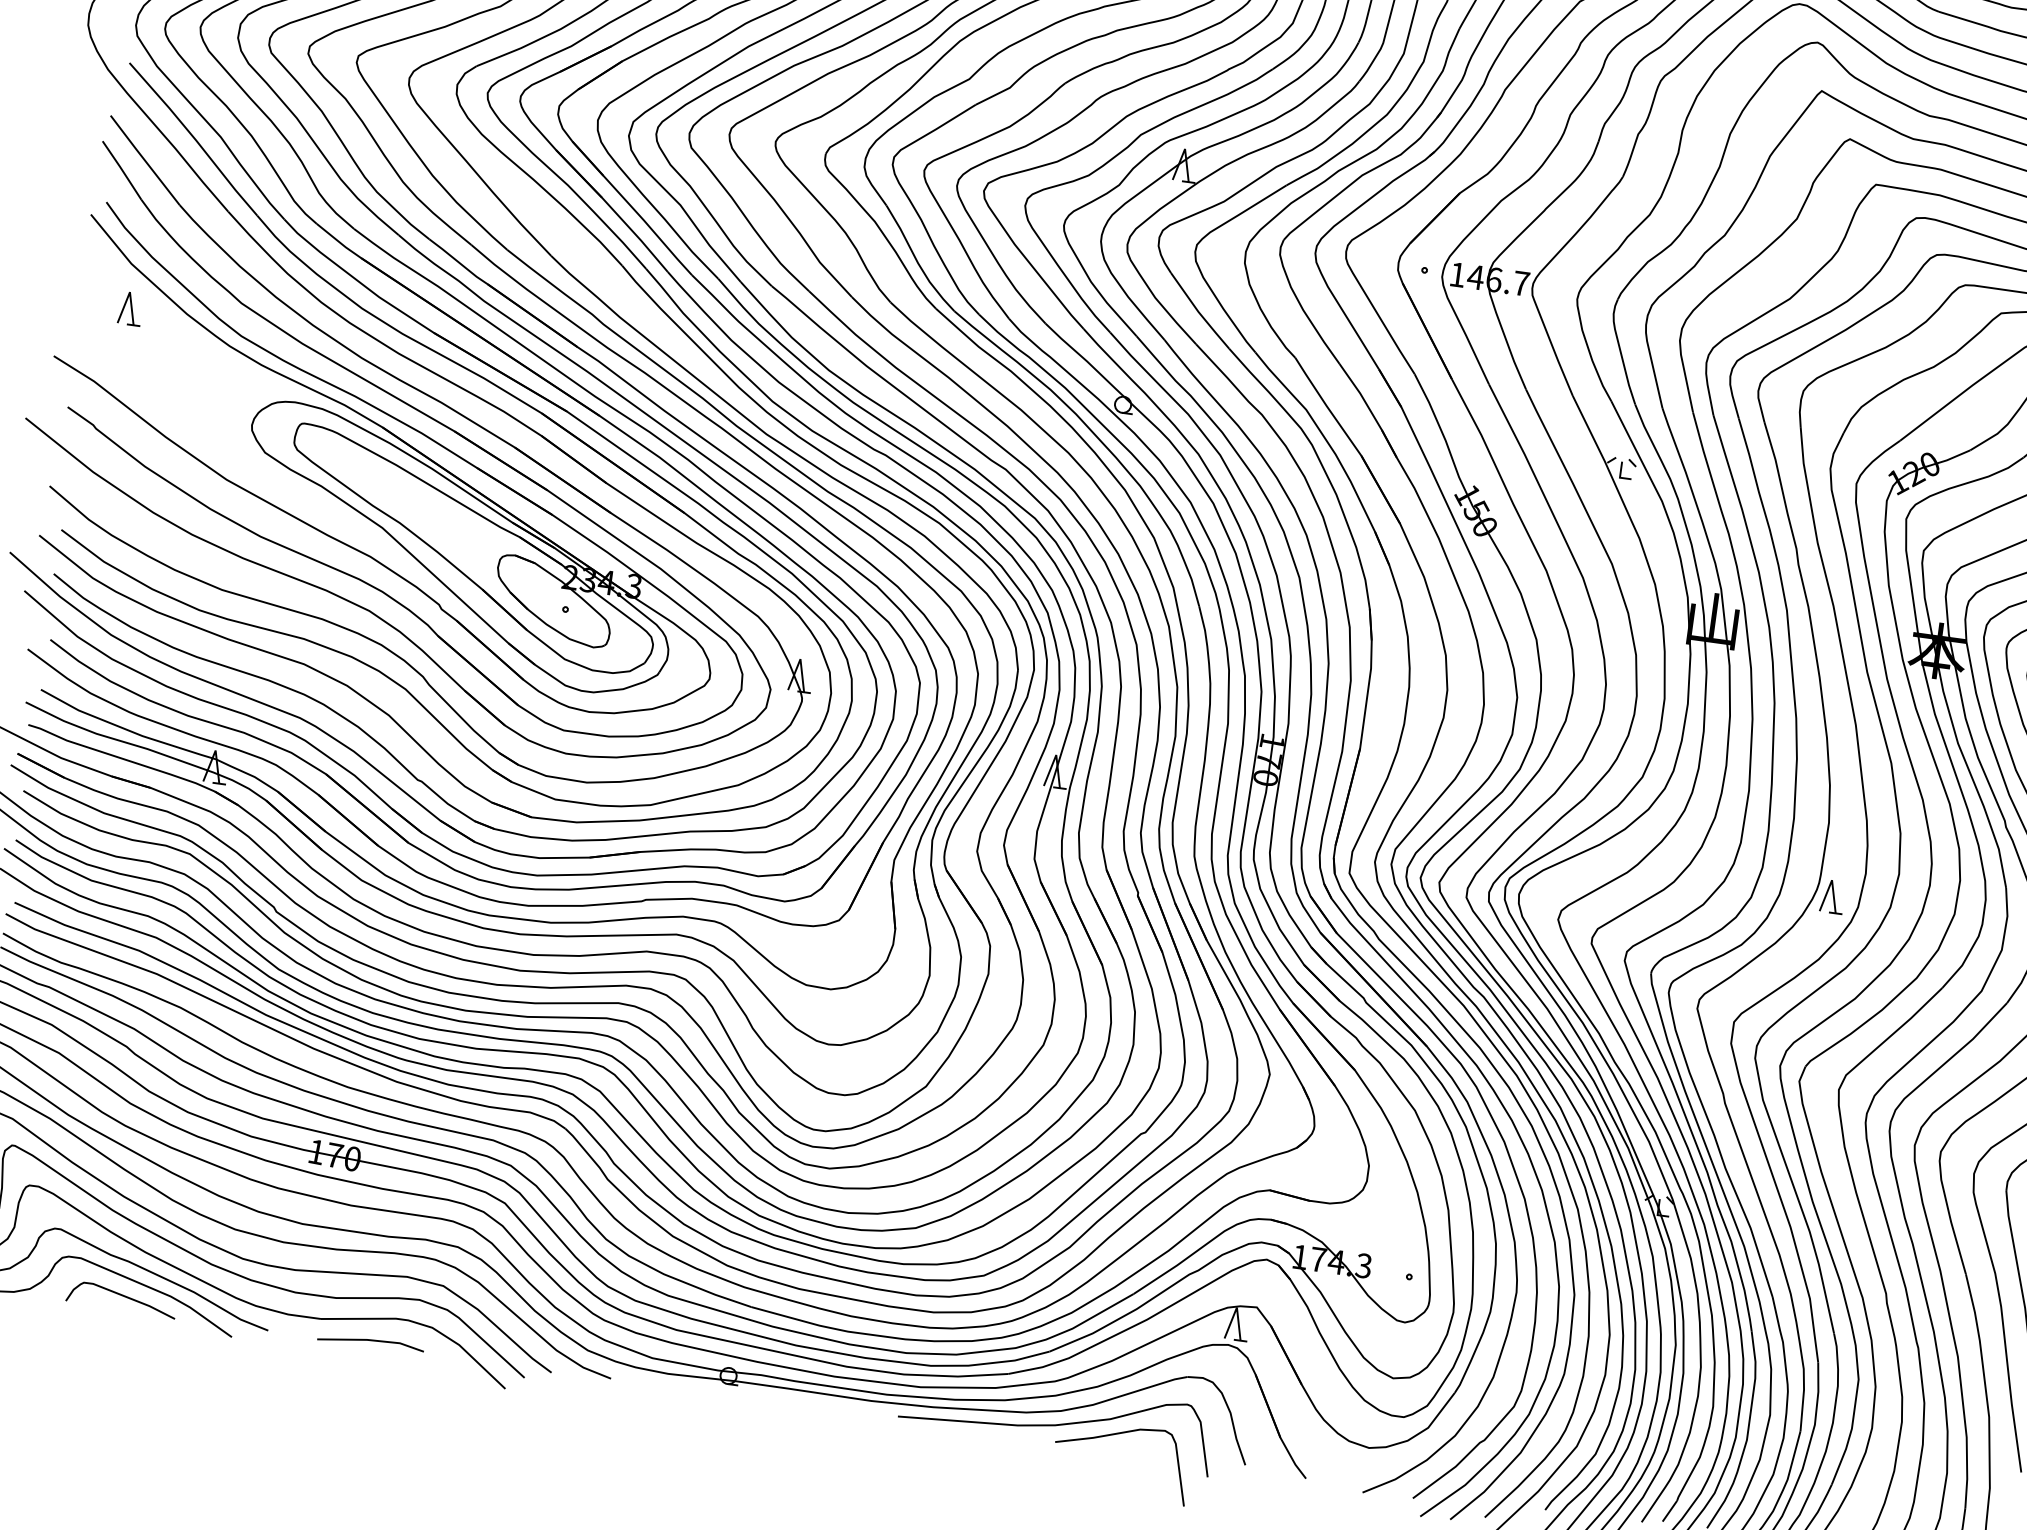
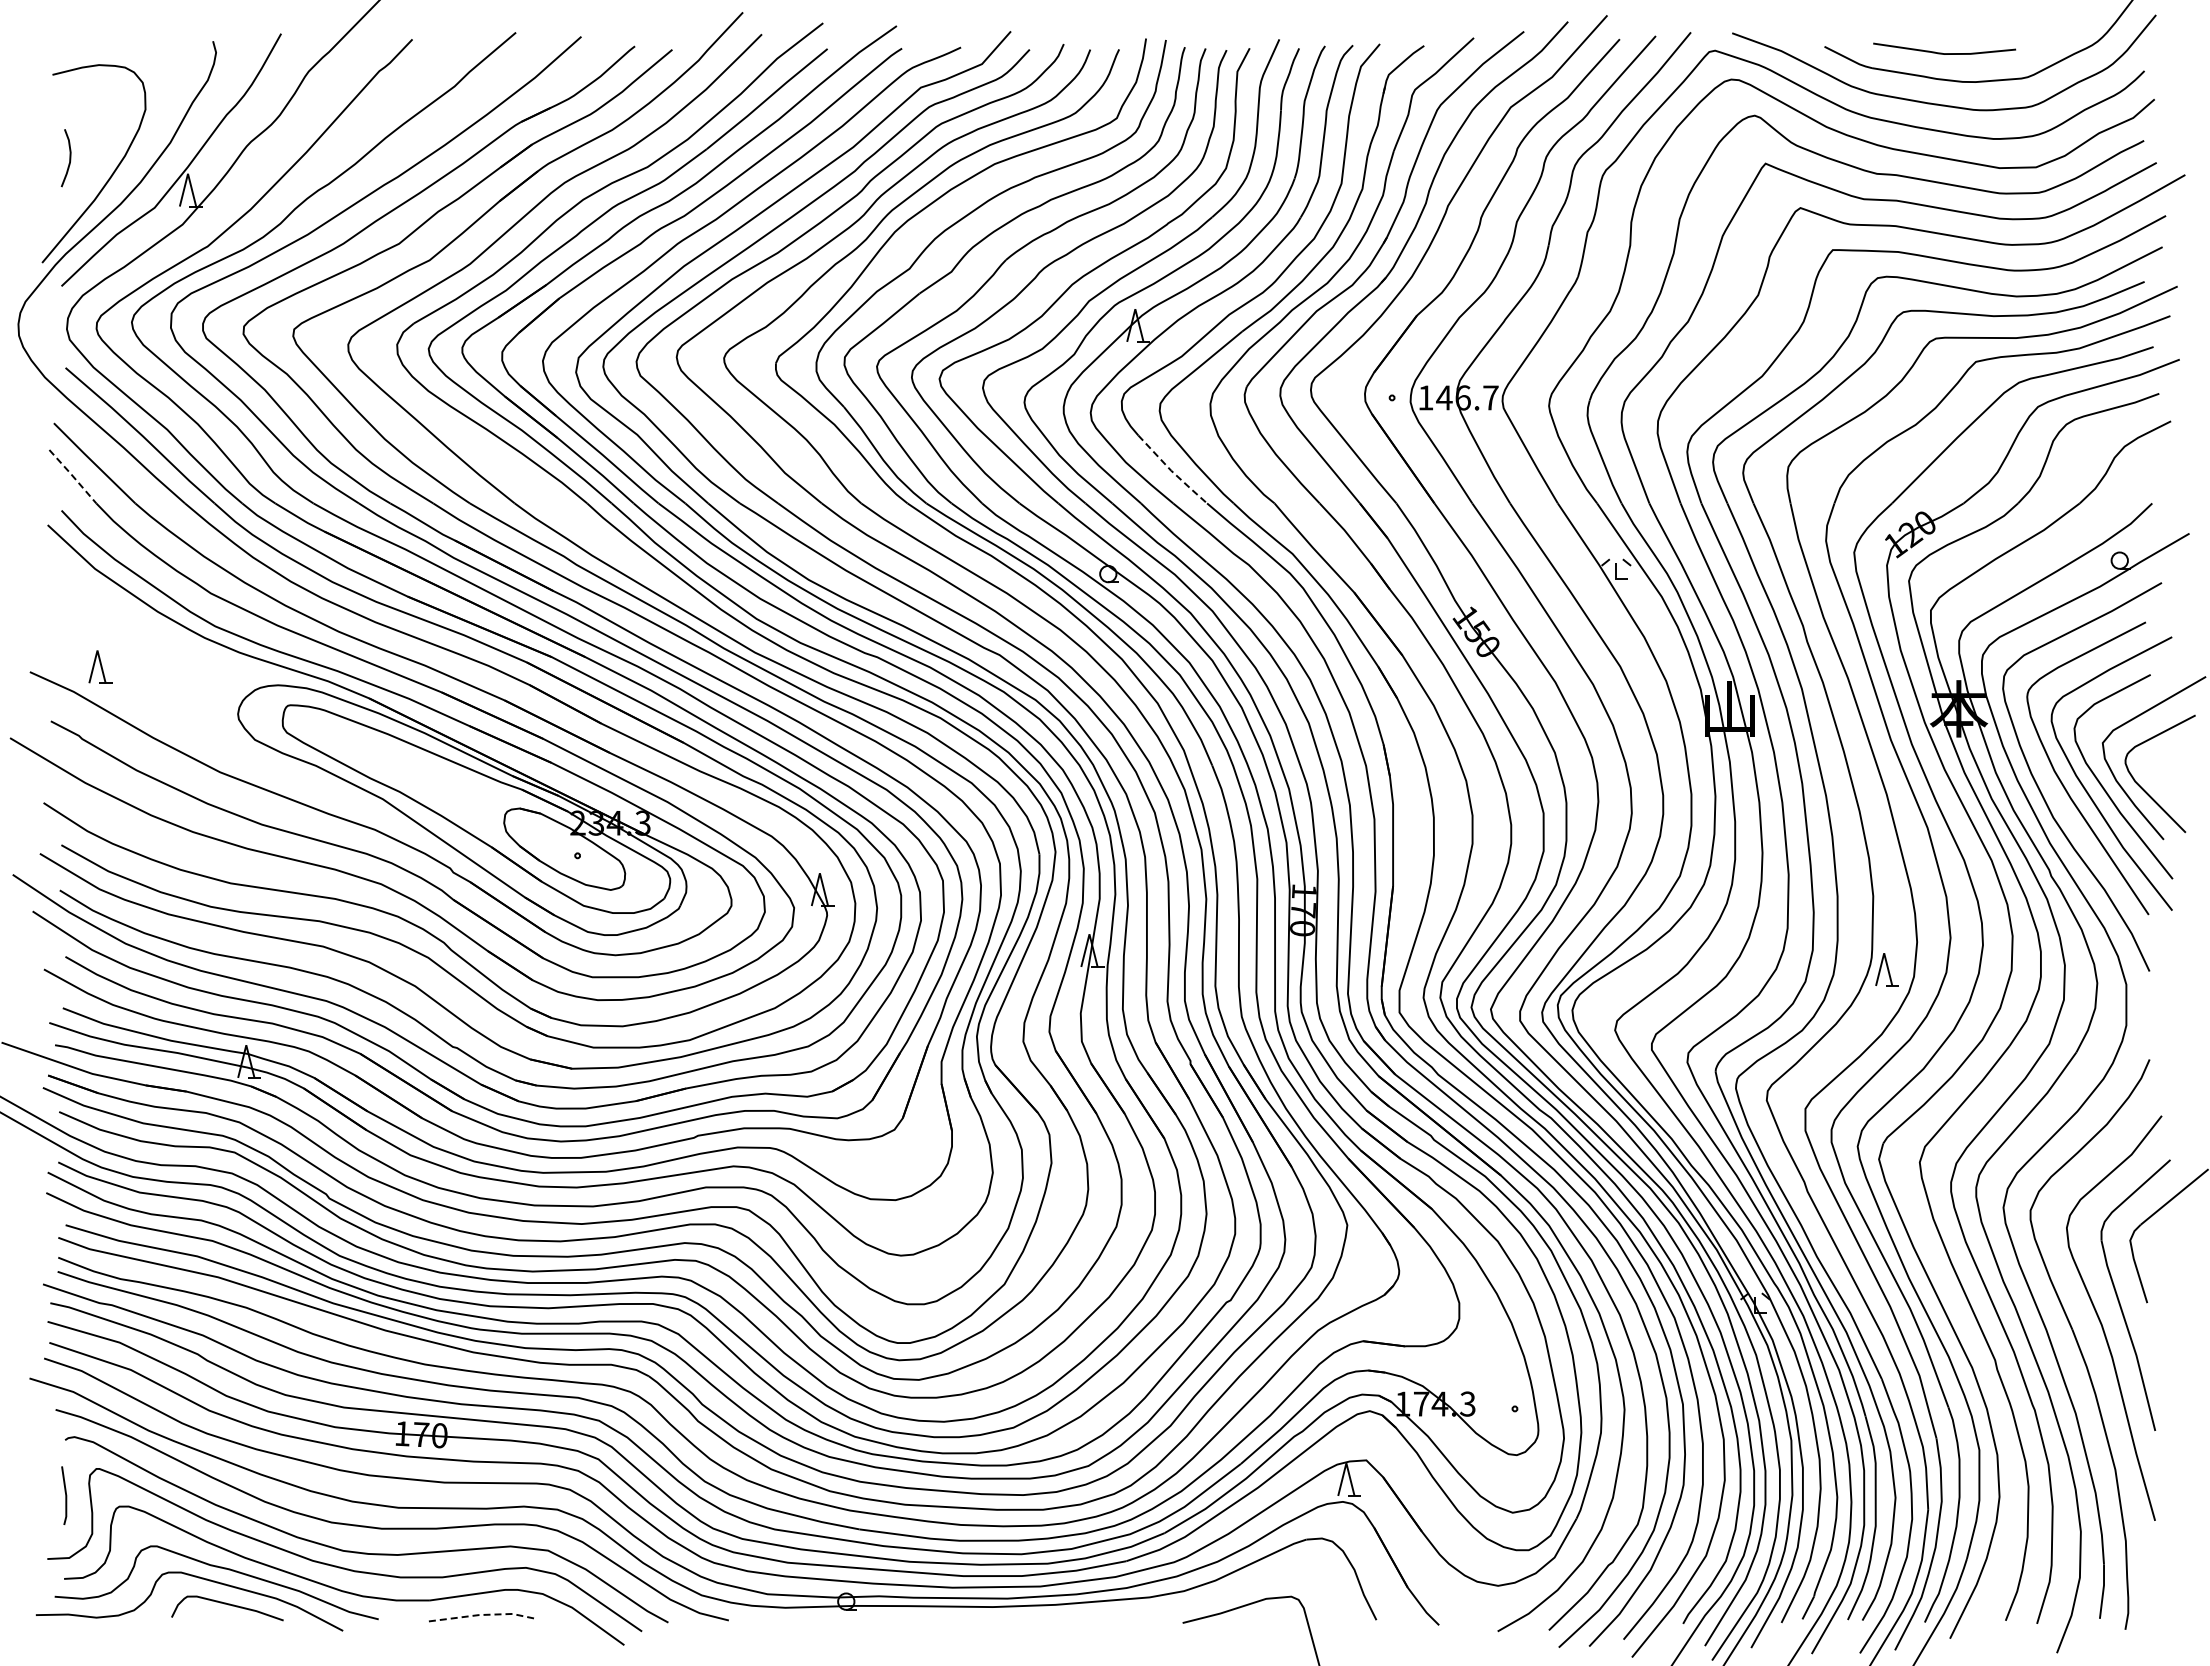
line: (121, 170) -> (72, 476), solid -> dashed
part: (130, 308) -> (100, 666), moved
line: (1198, 311) -> (1171, 470), solid -> dashed
line: (371, 1339) -> (483, 1614), solid -> dashed
curve: (1057, 1423) -> (1182, 1604), removed

